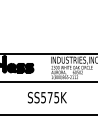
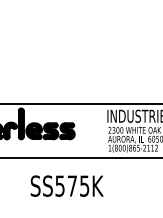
text: (47, 97) -> (67, 185), moved

